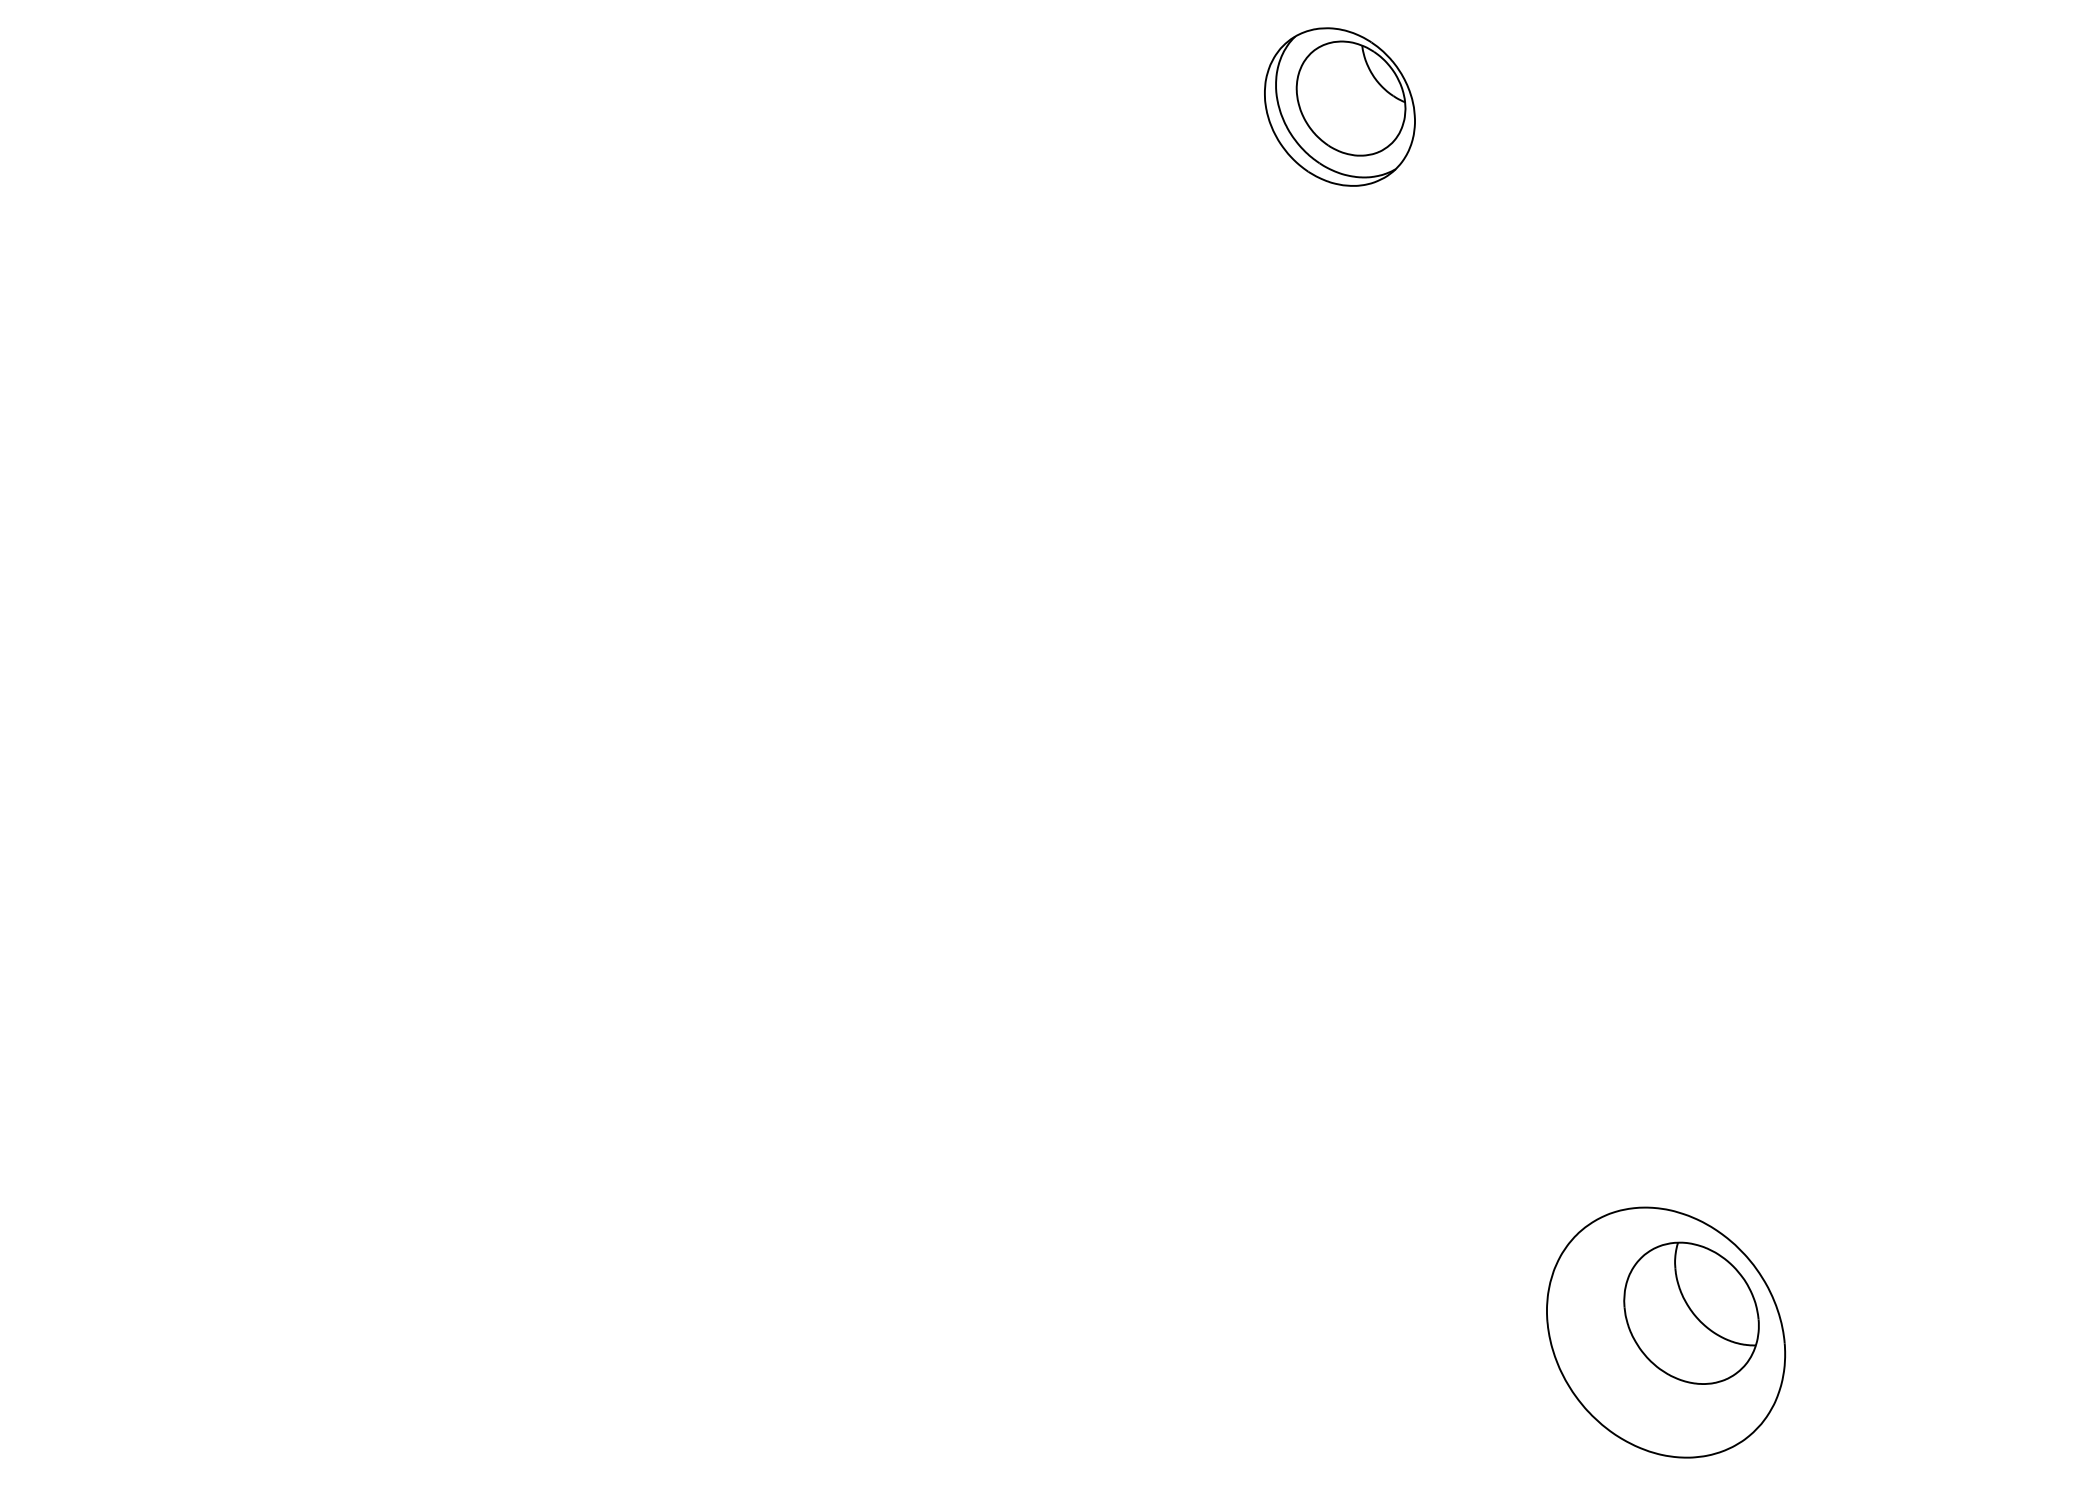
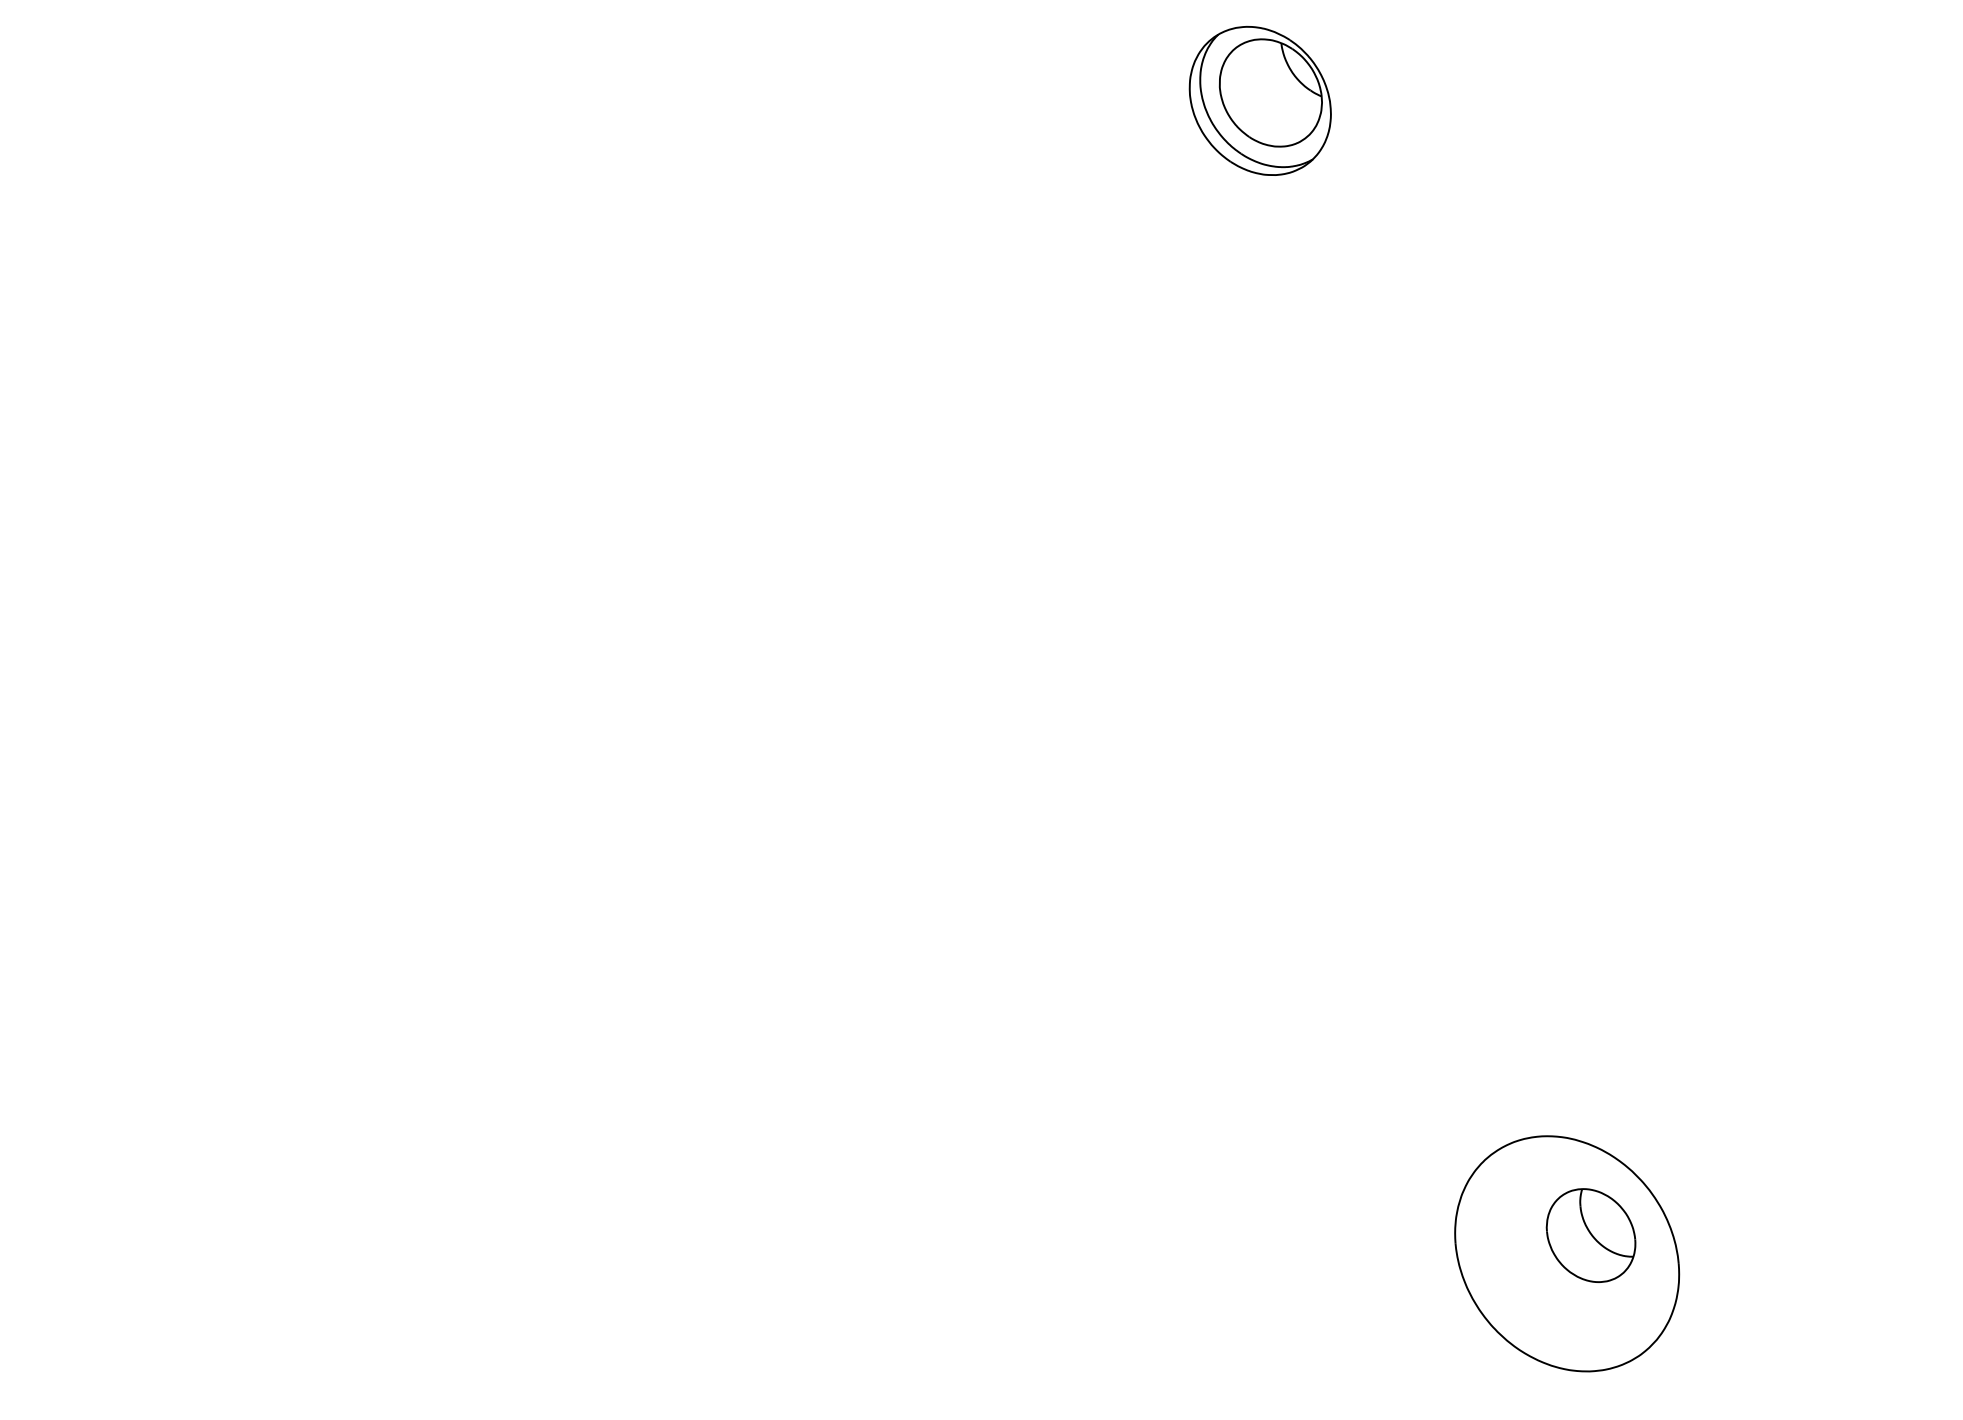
part: (1691, 1312) -> (1591, 1234), size x0.7

